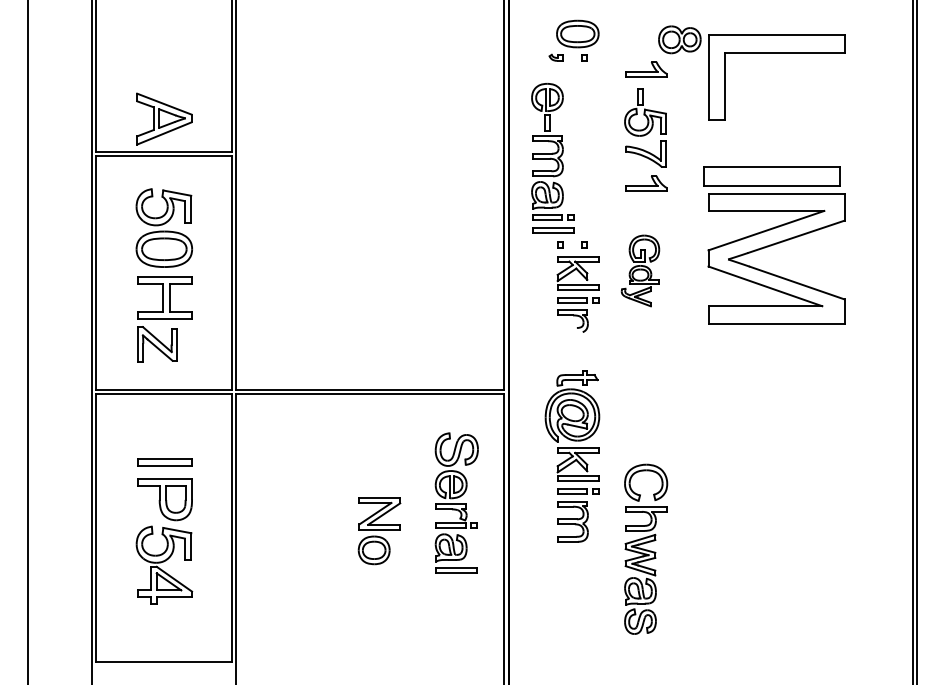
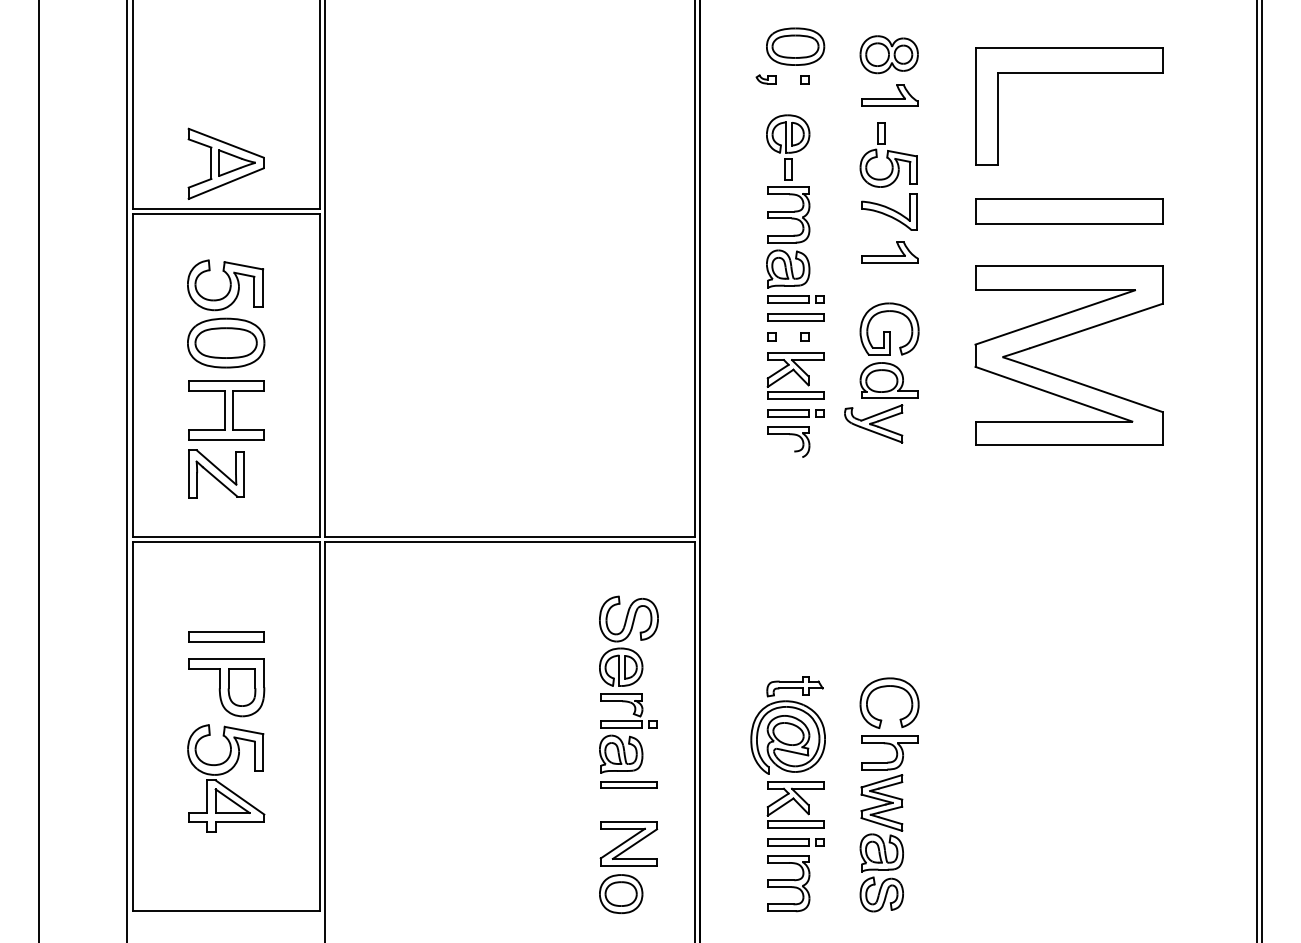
part: (679, 39) -> (888, 54), moved
part: (552, 158) -> (795, 218), moved
part: (771, 176) -> (1069, 211), moved
part: (640, 270) -> (881, 372), size x1.43
part: (572, 456) -> (788, 793), moved
part: (379, 531) -> (628, 868), moved
part: (646, 548) -> (890, 793), moved

